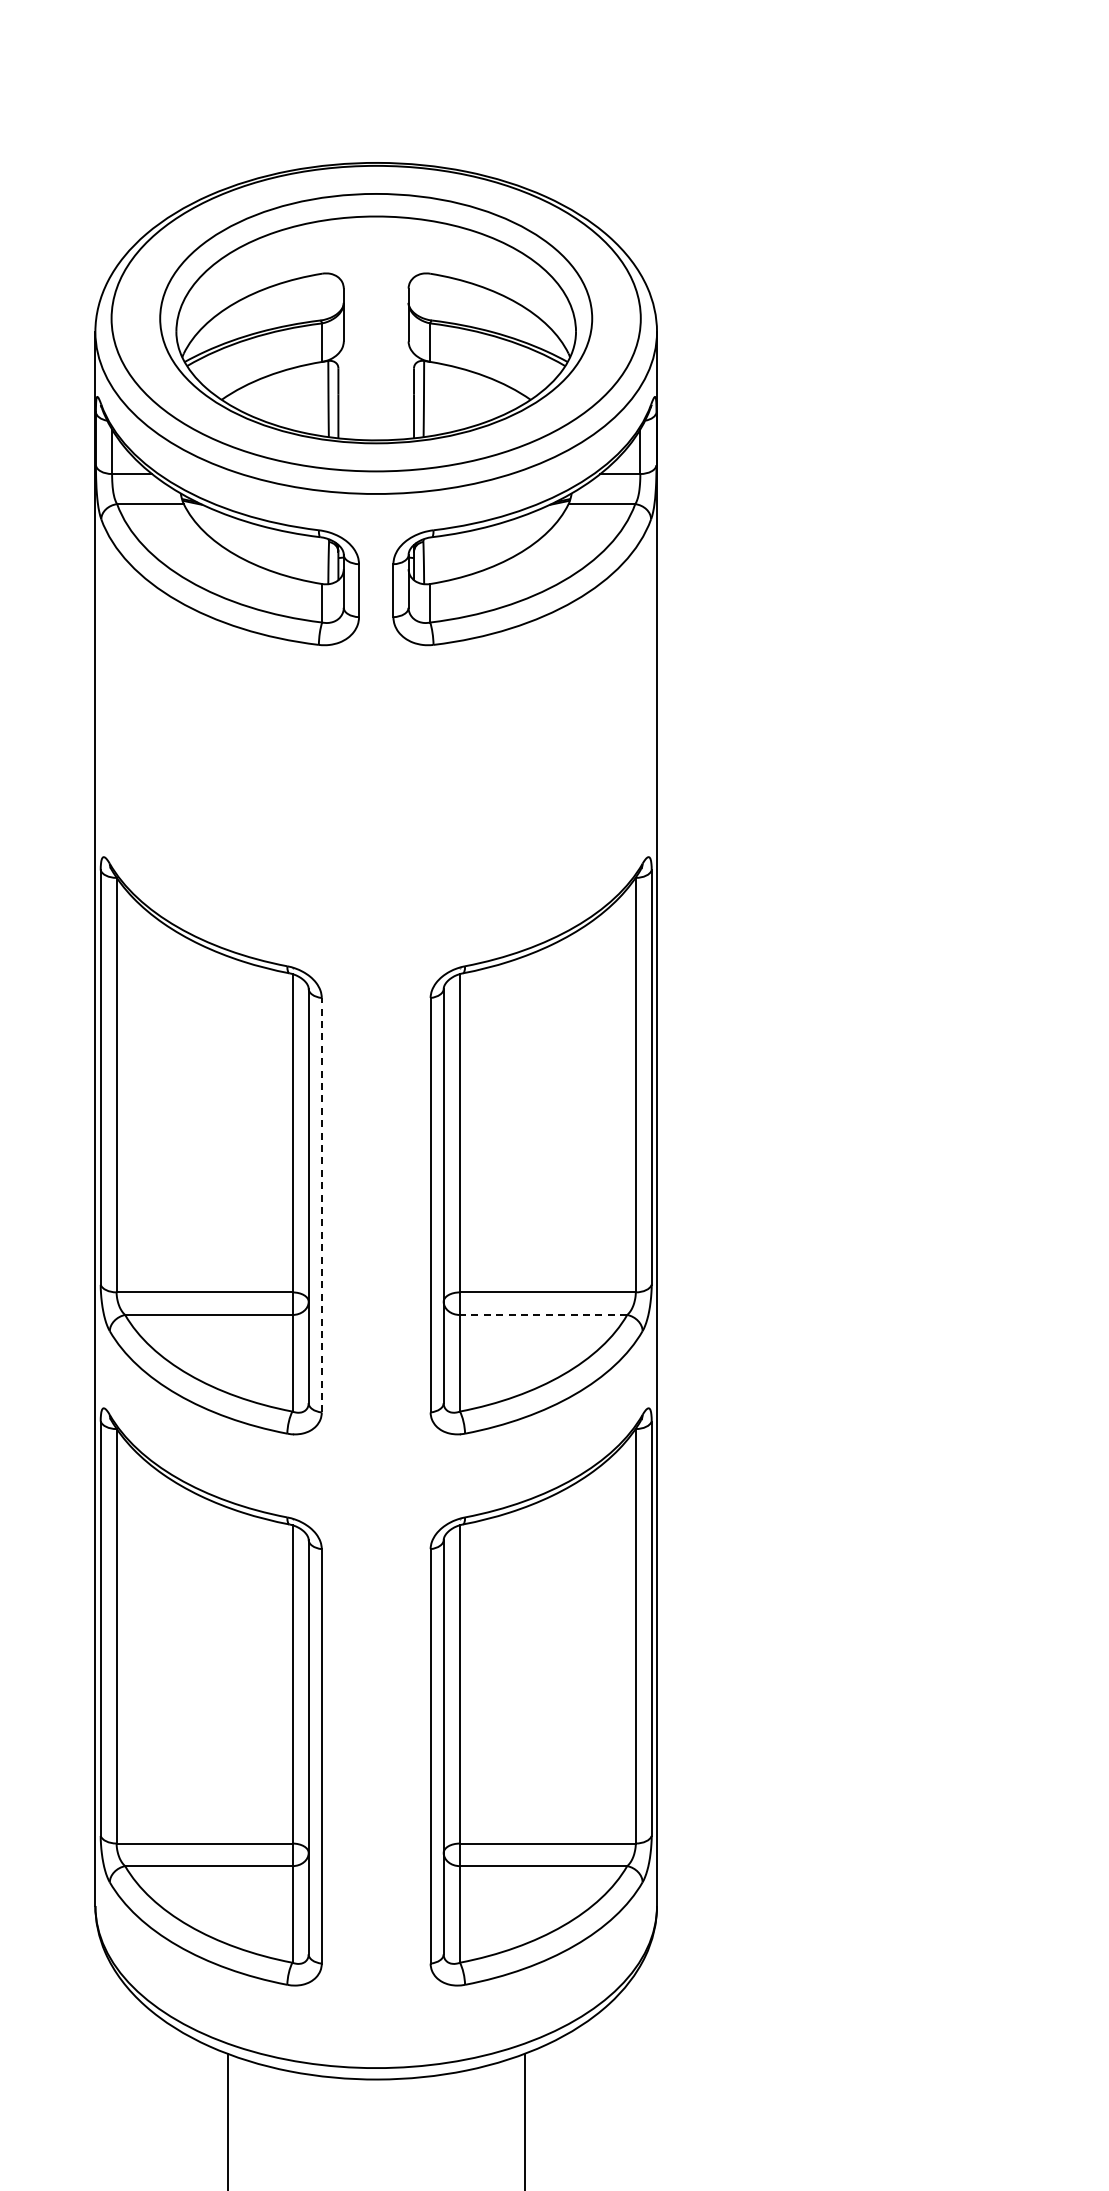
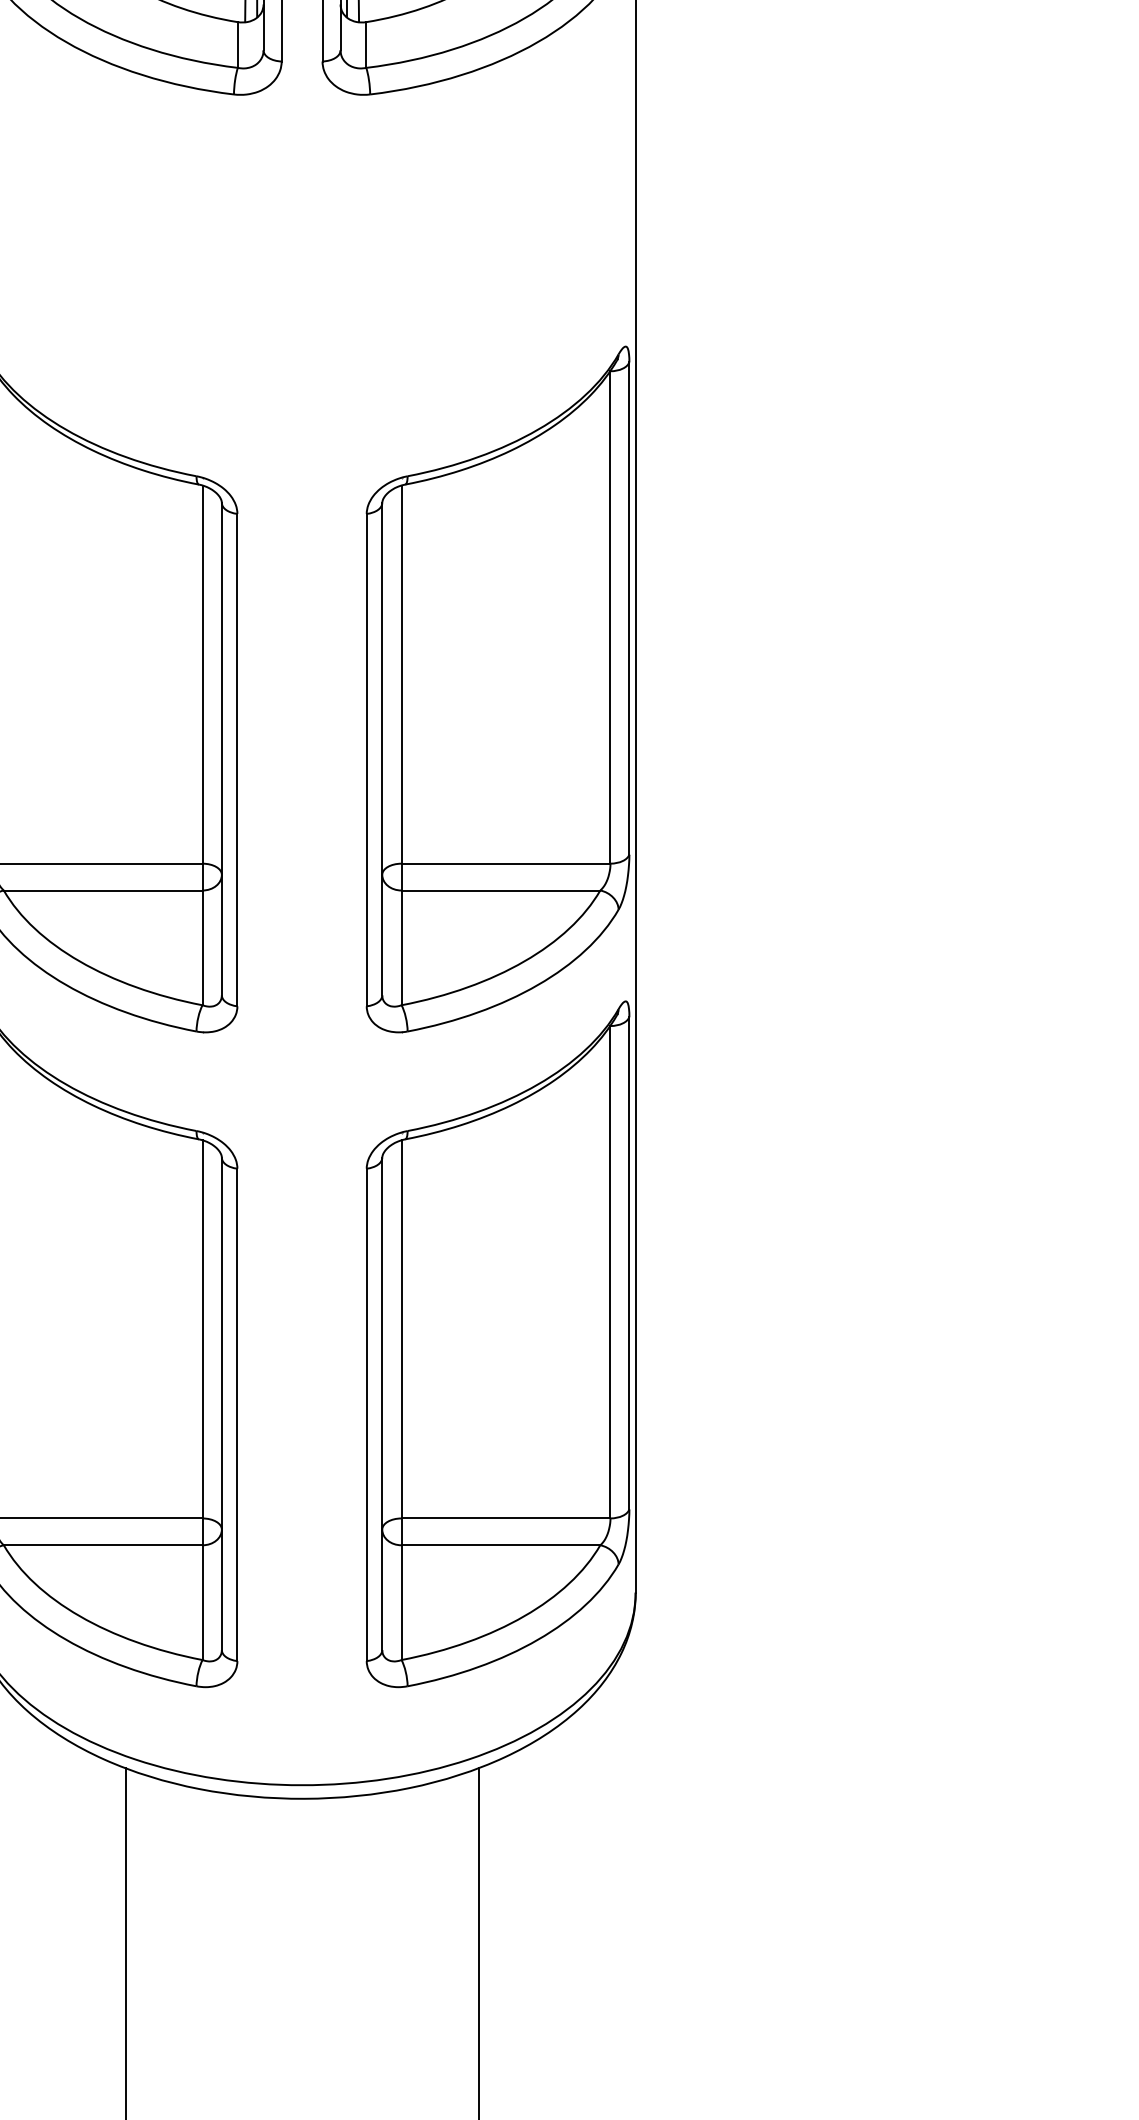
line: (321, 1204) -> (237, 759), dashed -> solid
line: (543, 1314) -> (500, 889), dashed -> solid

